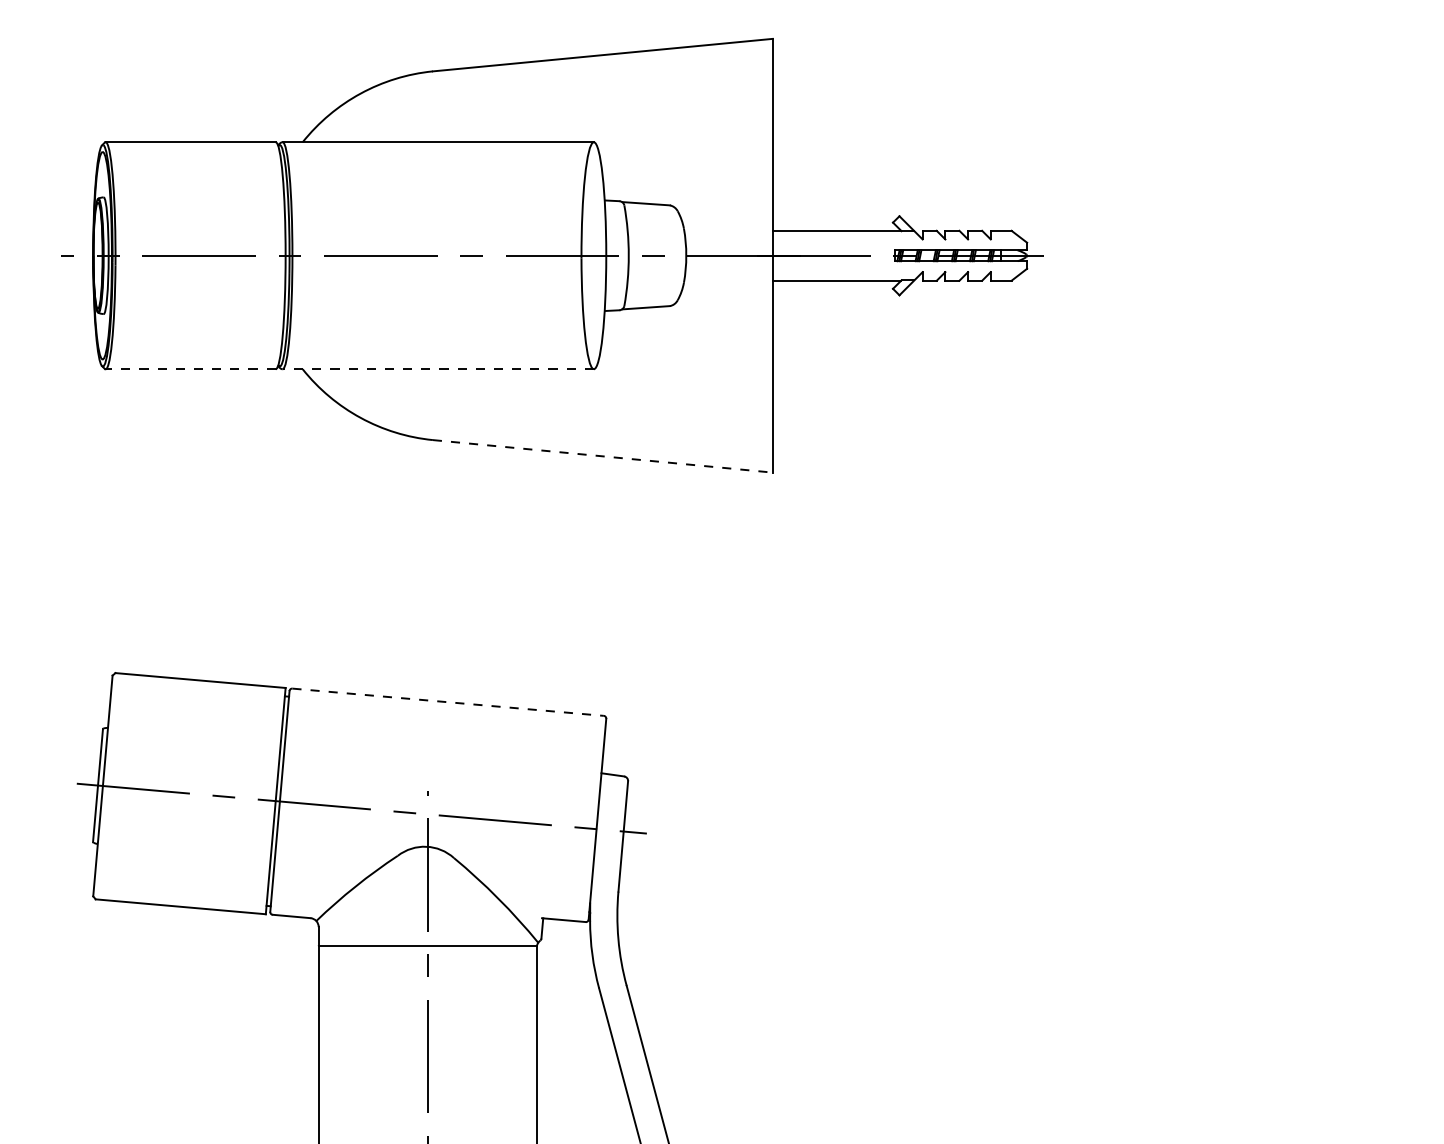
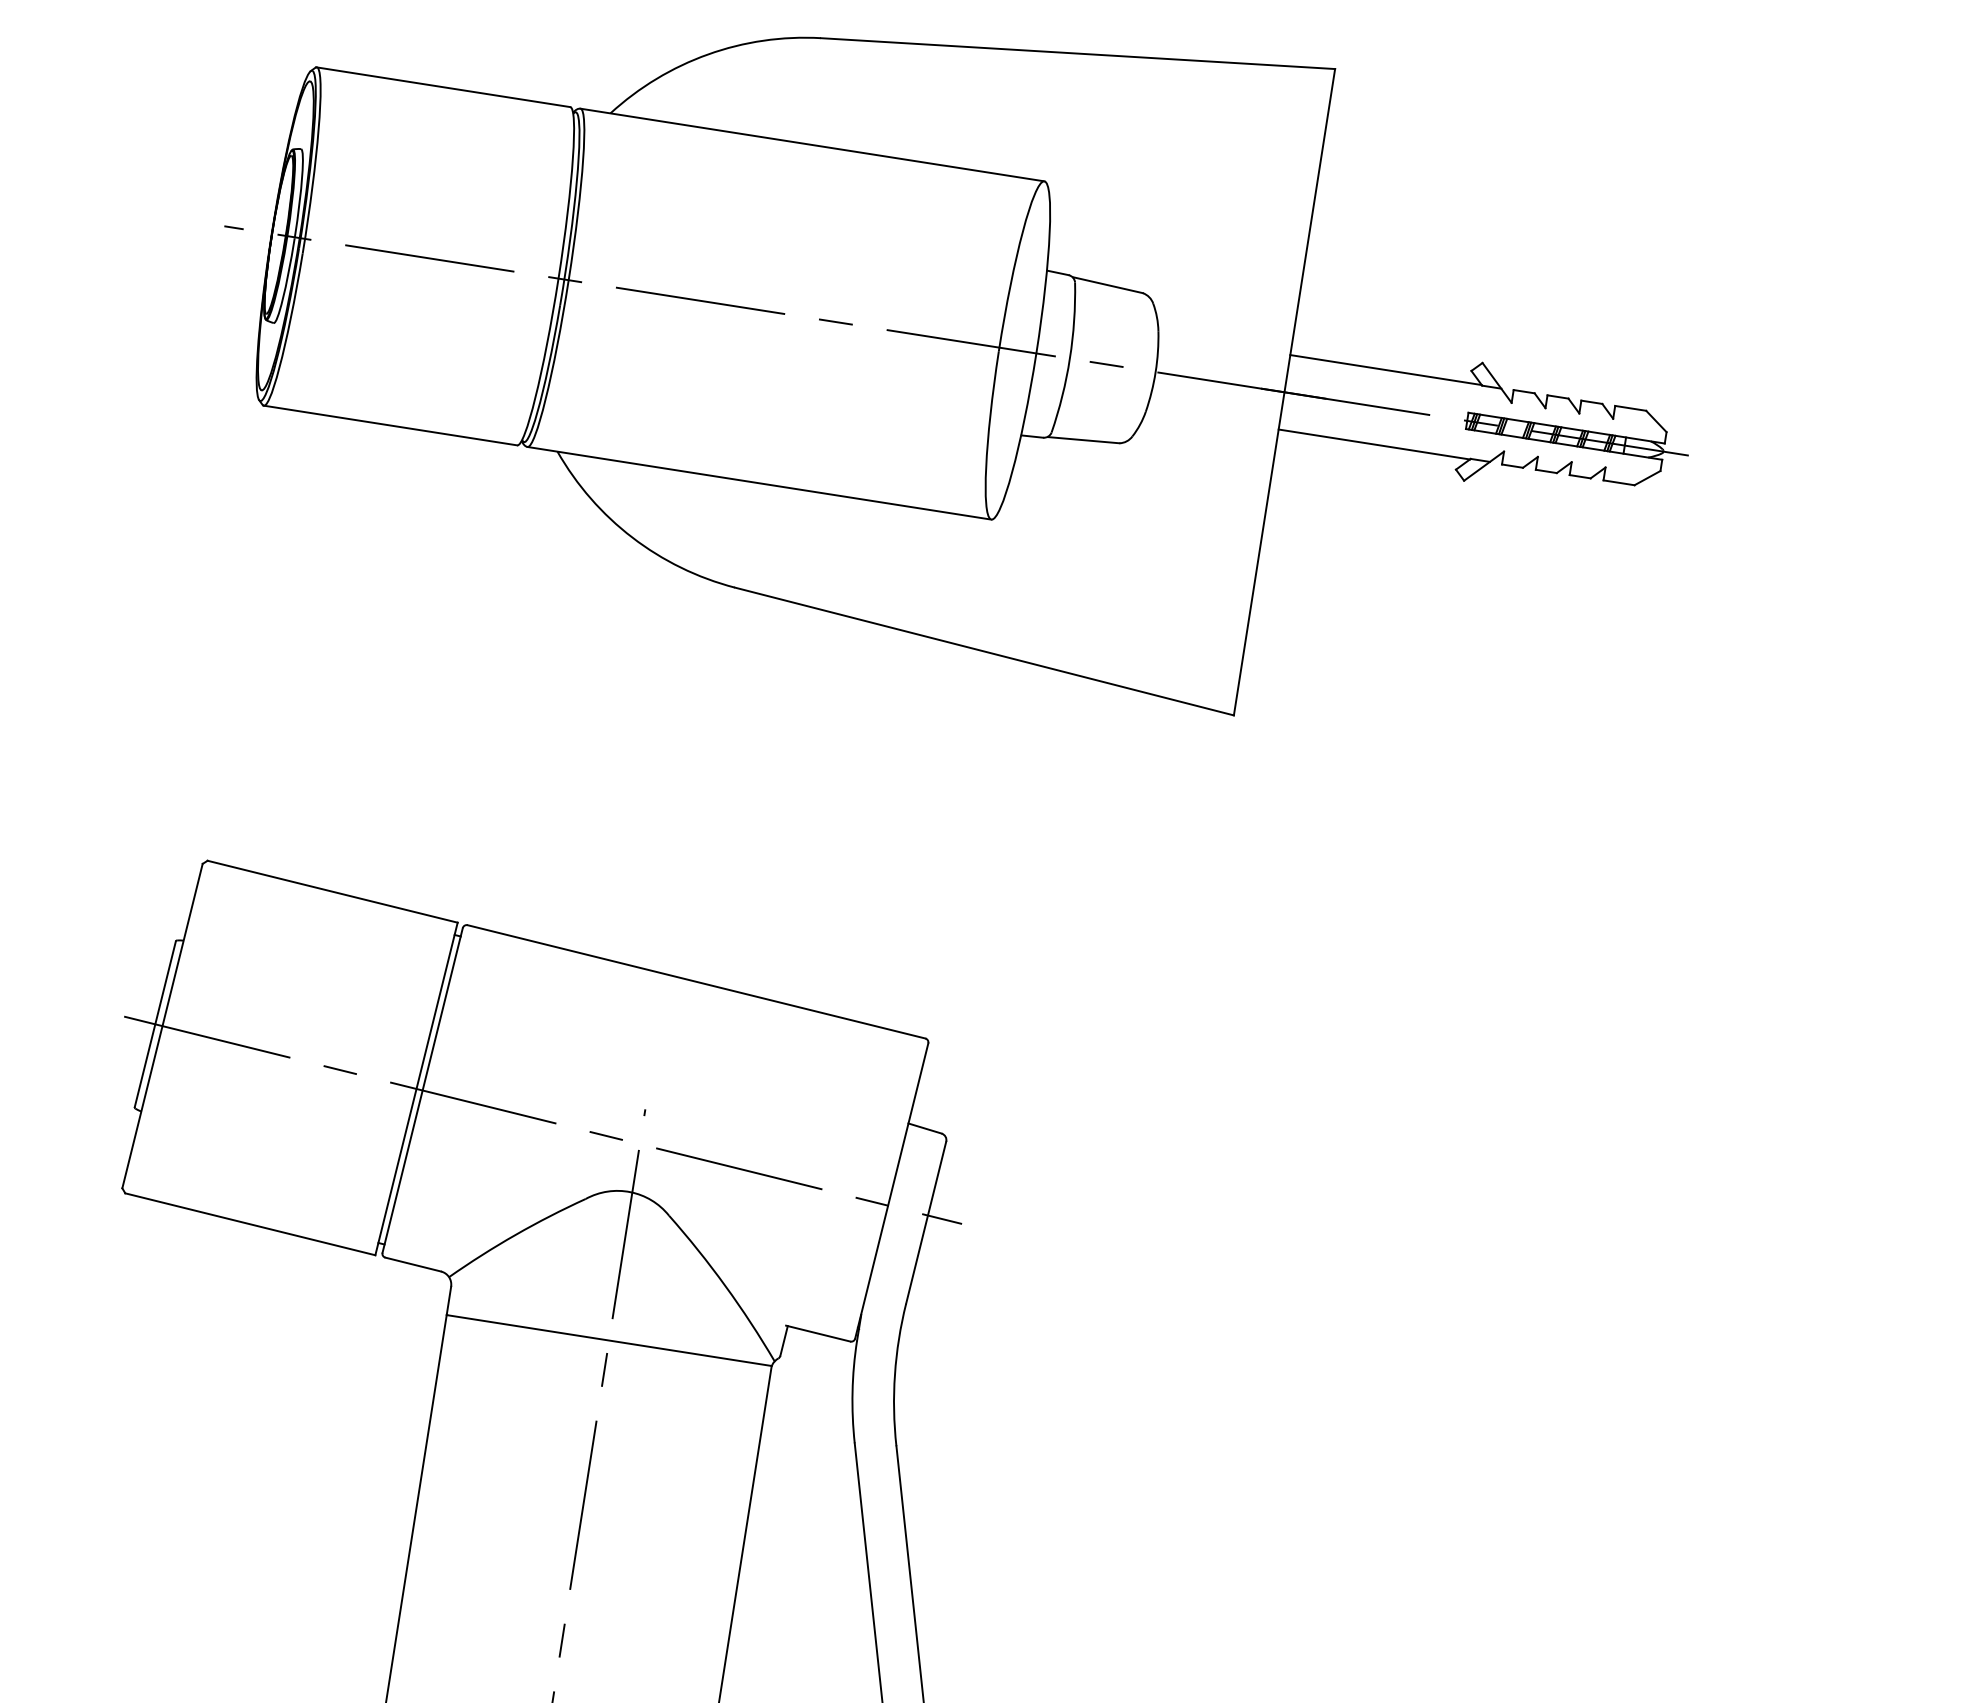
line: (190, 369) -> (390, 425), dashed -> solid
line: (438, 369) -> (759, 483), dashed -> solid
line: (602, 456) -> (983, 651), dashed -> solid
line: (448, 702) -> (696, 982), dashed -> solid

